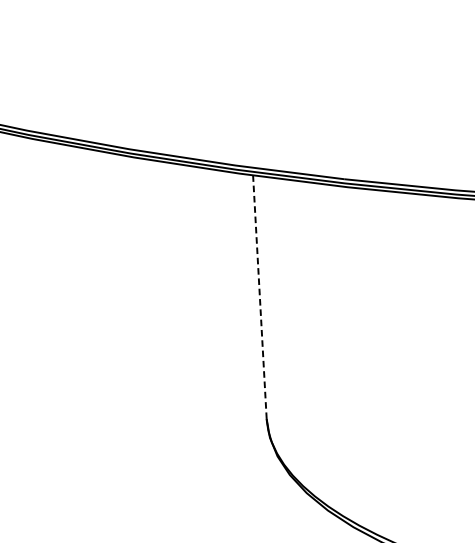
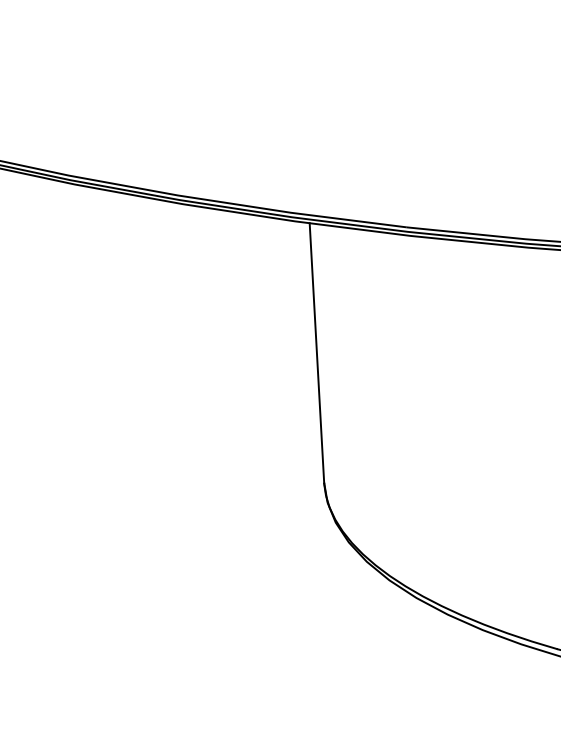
line: (259, 296) -> (316, 352), dashed -> solid

